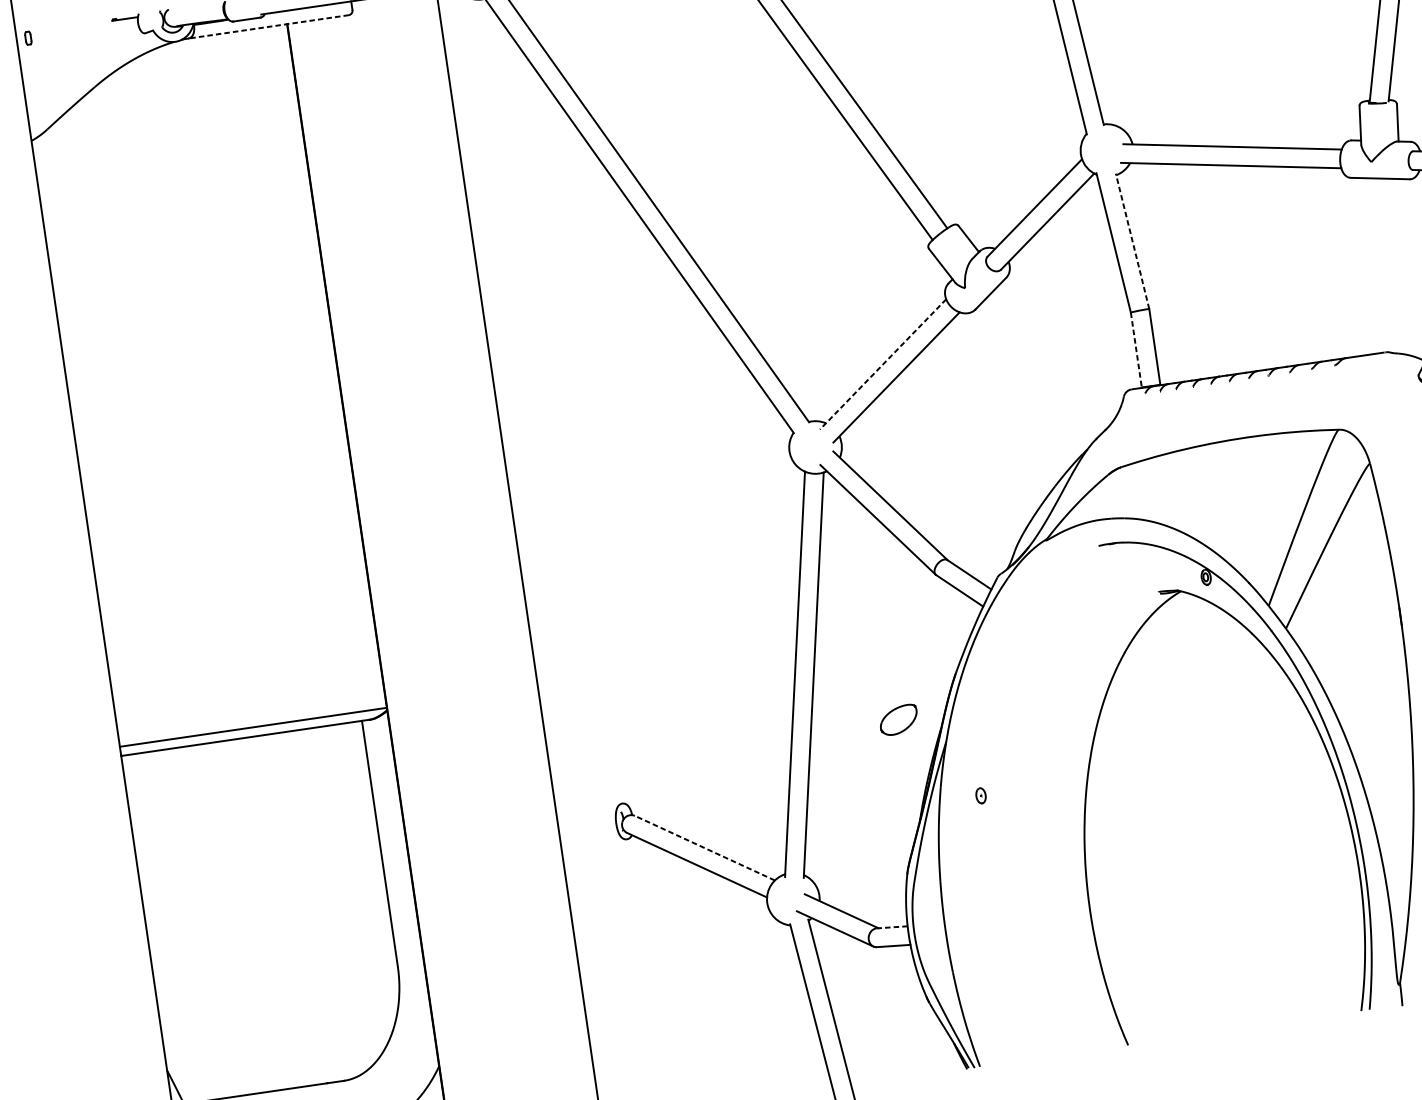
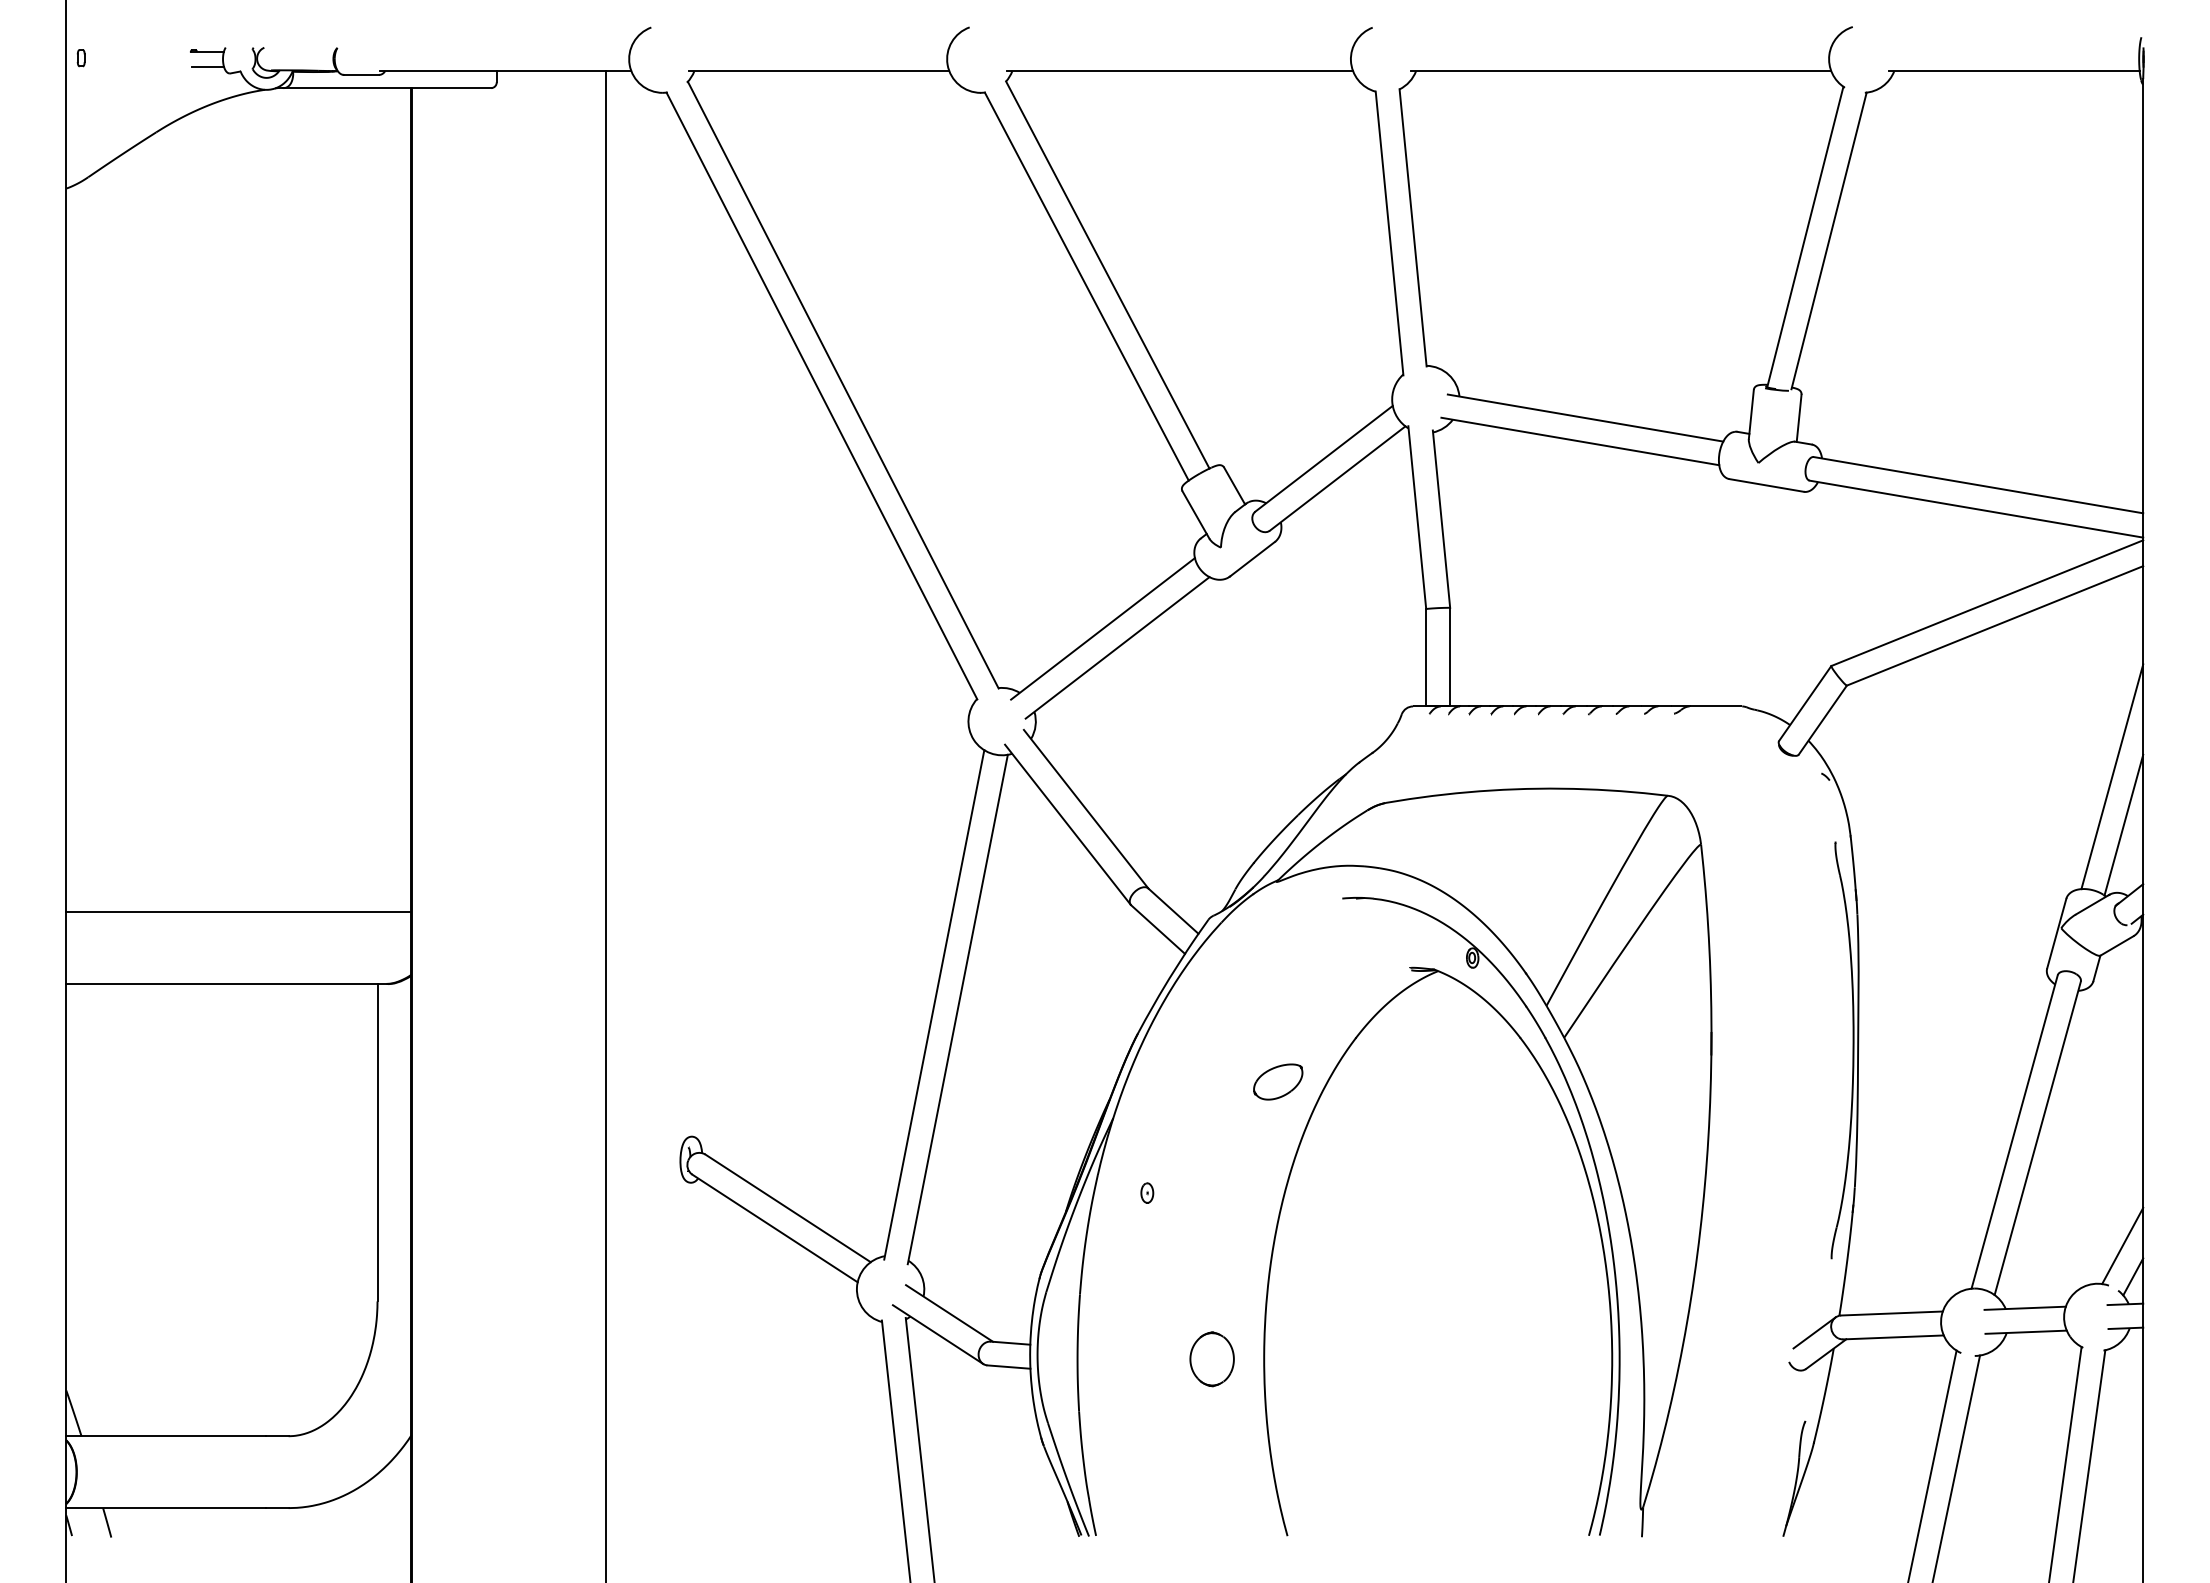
line: (268, 27) -> (387, 88), dashed -> solid
line: (126, 30) -> (207, 66), added
line: (1132, 240) -> (1441, 518), dashed -> solid
line: (1136, 350) -> (1426, 658), dashed -> solid
line: (882, 364) -> (1102, 629), dashed -> solid
part: (898, 719) -> (1278, 1081), moved
line: (253, 726) -> (238, 911), moved
line: (705, 848) -> (788, 1208), dashed -> solid
part: (1049, 917) -> (1211, 1359), added
line: (892, 927) -> (1010, 1343), dashed -> solid

